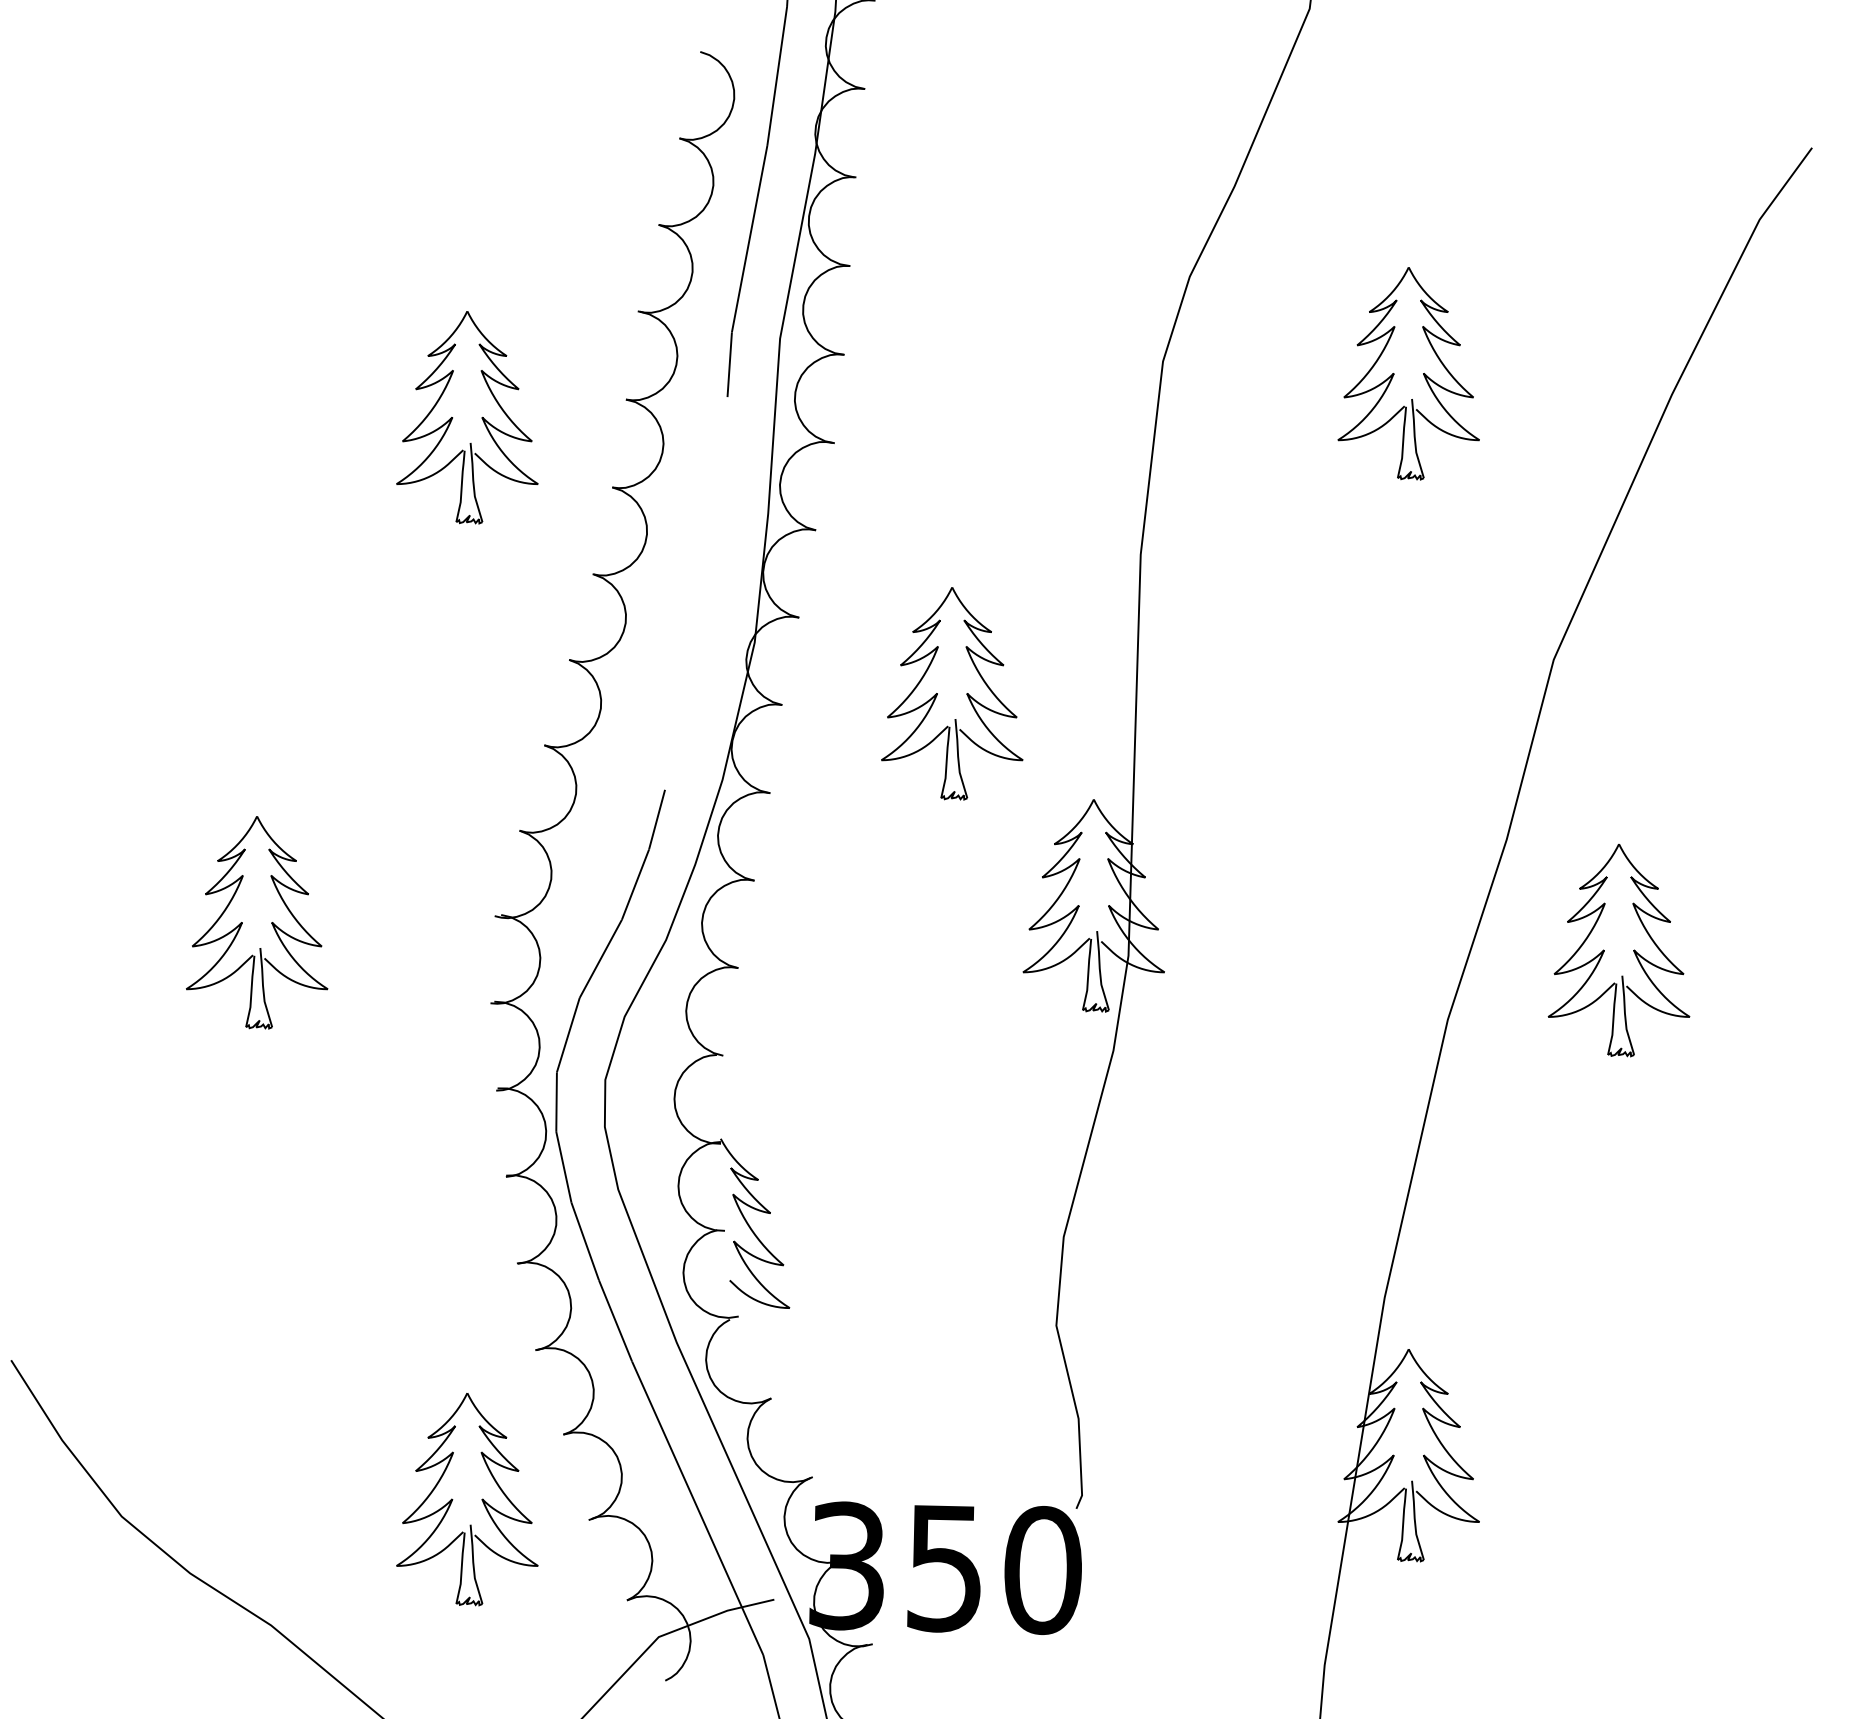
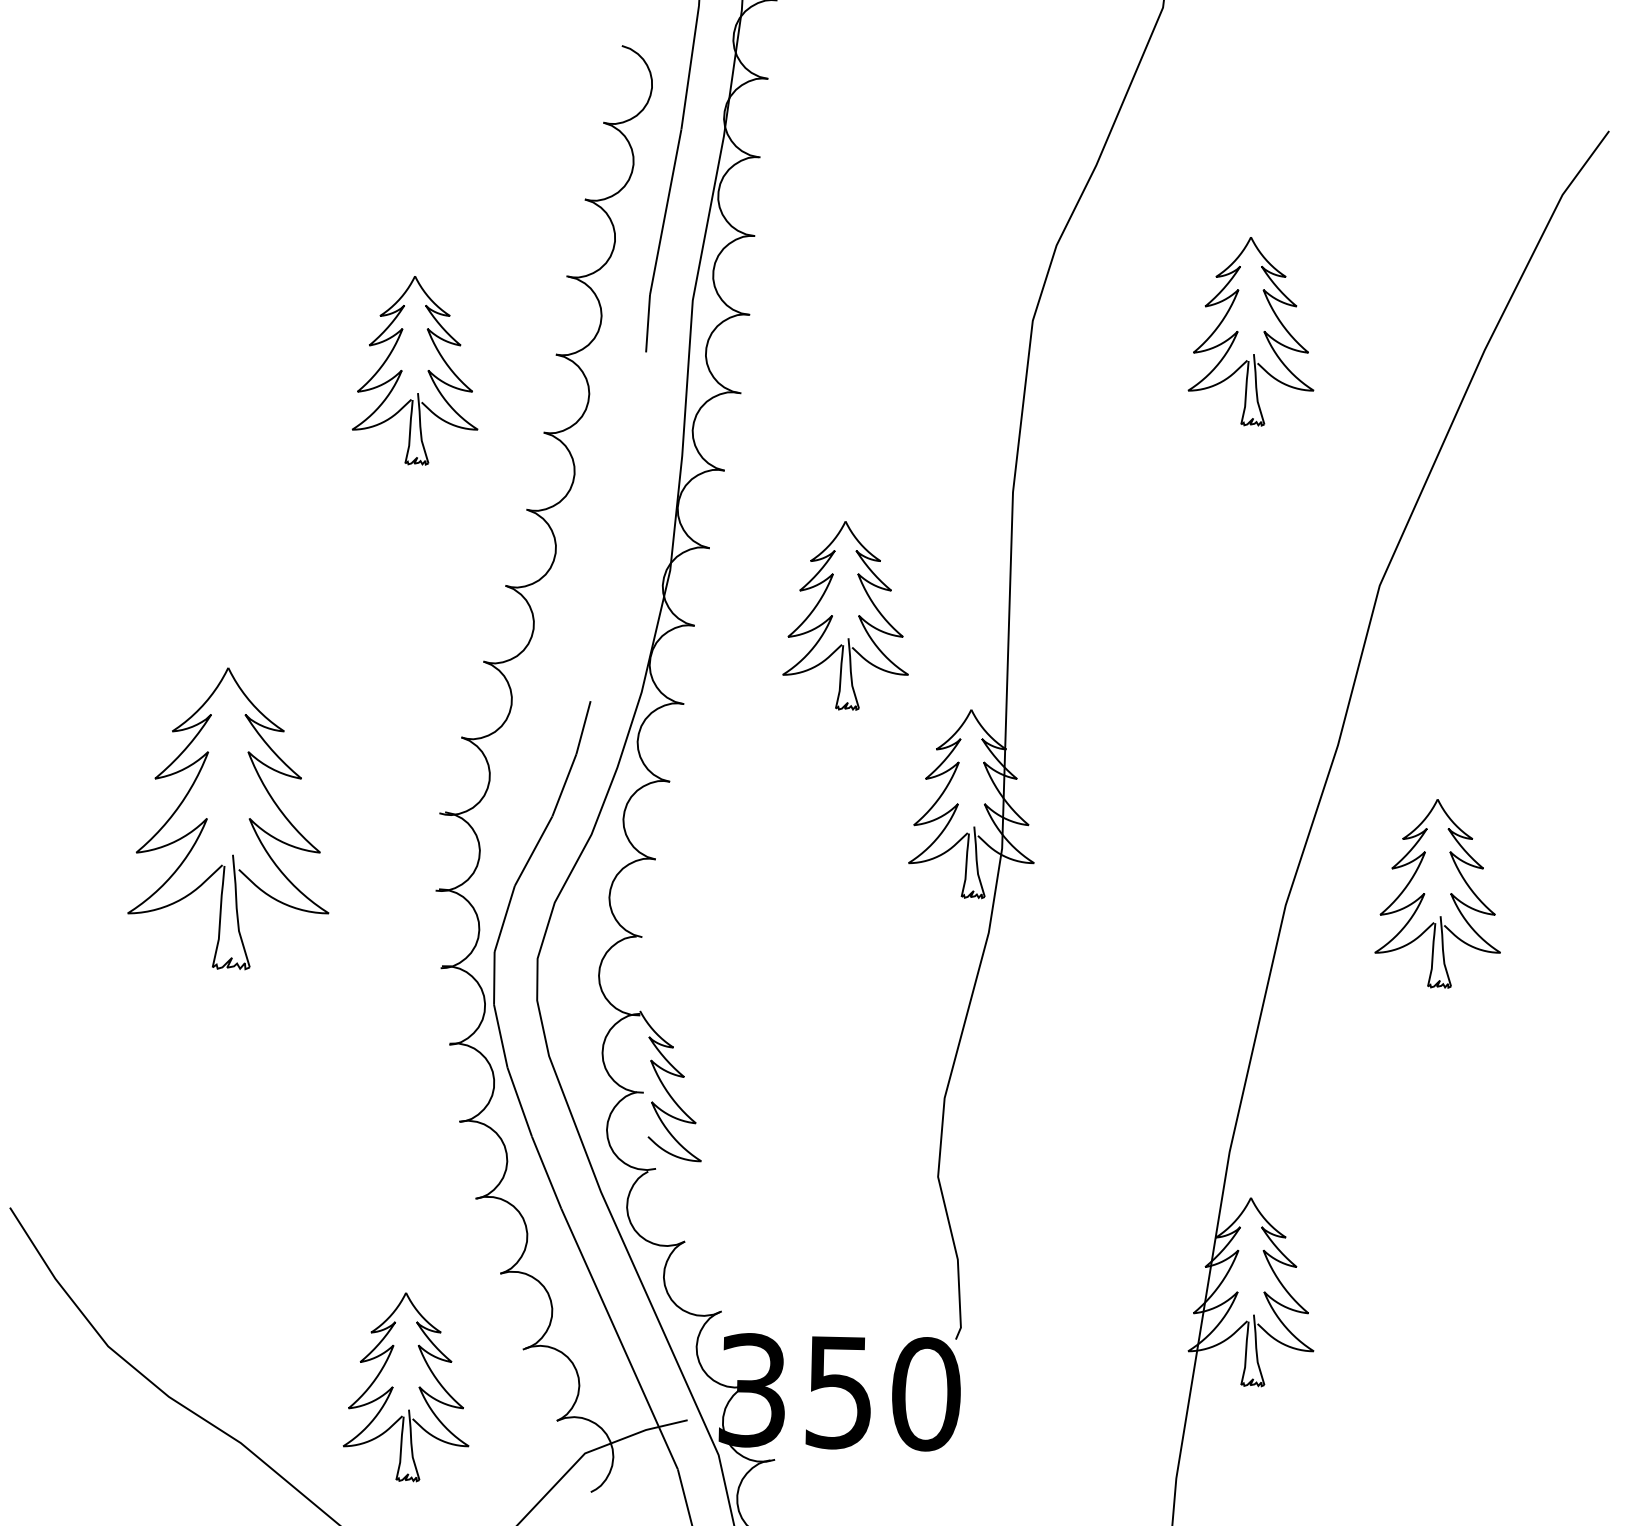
part: (257, 923) -> (228, 819), size x1.6
part: (1605, 951) -> (1425, 894), moved
part: (453, 1499) -> (393, 1387), moved

